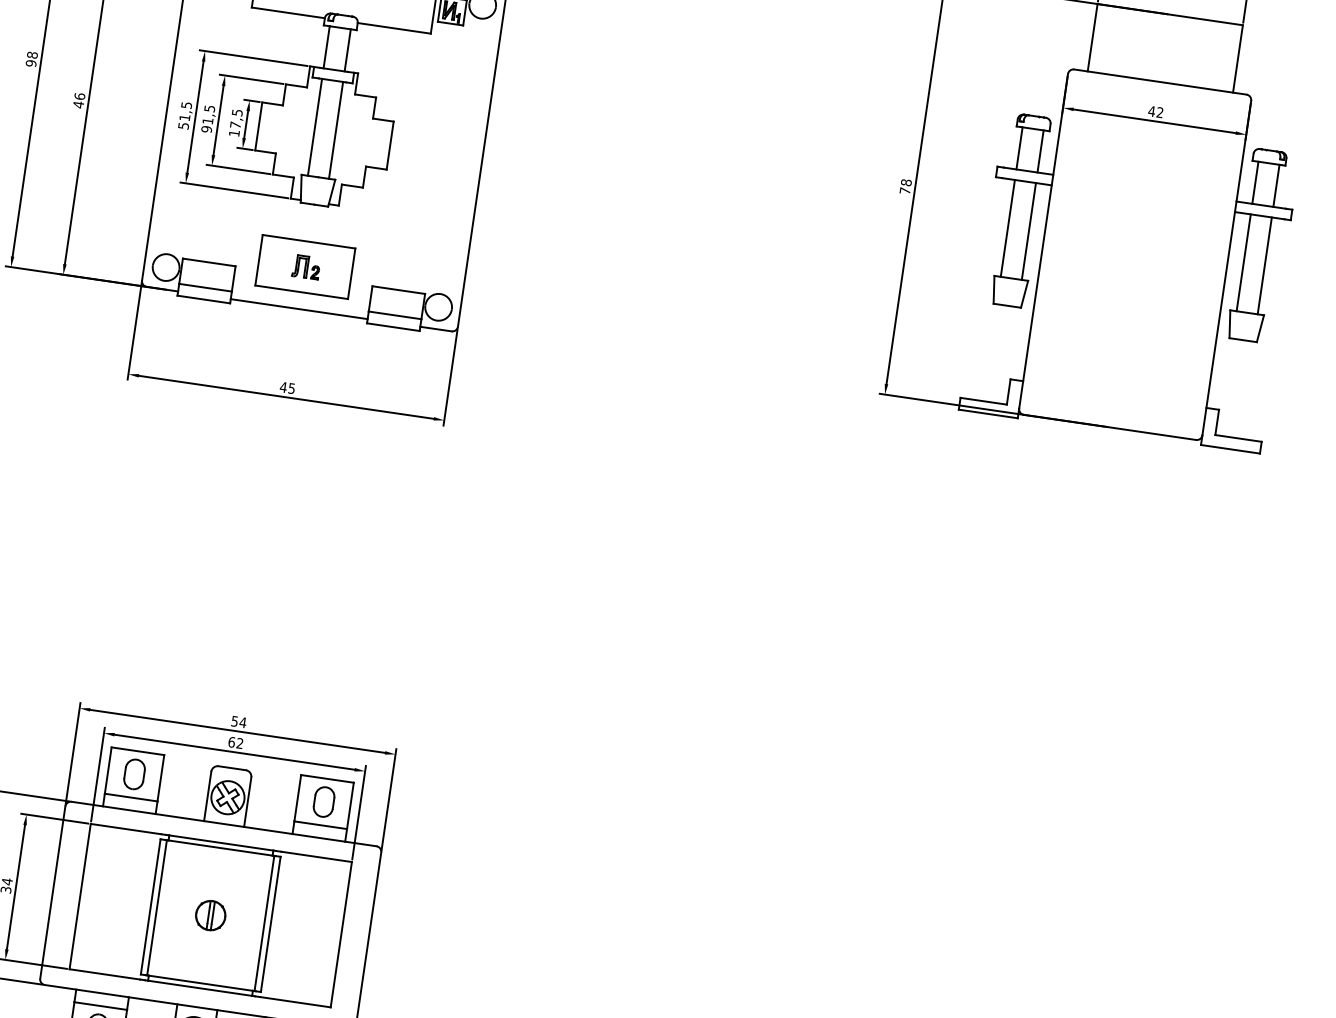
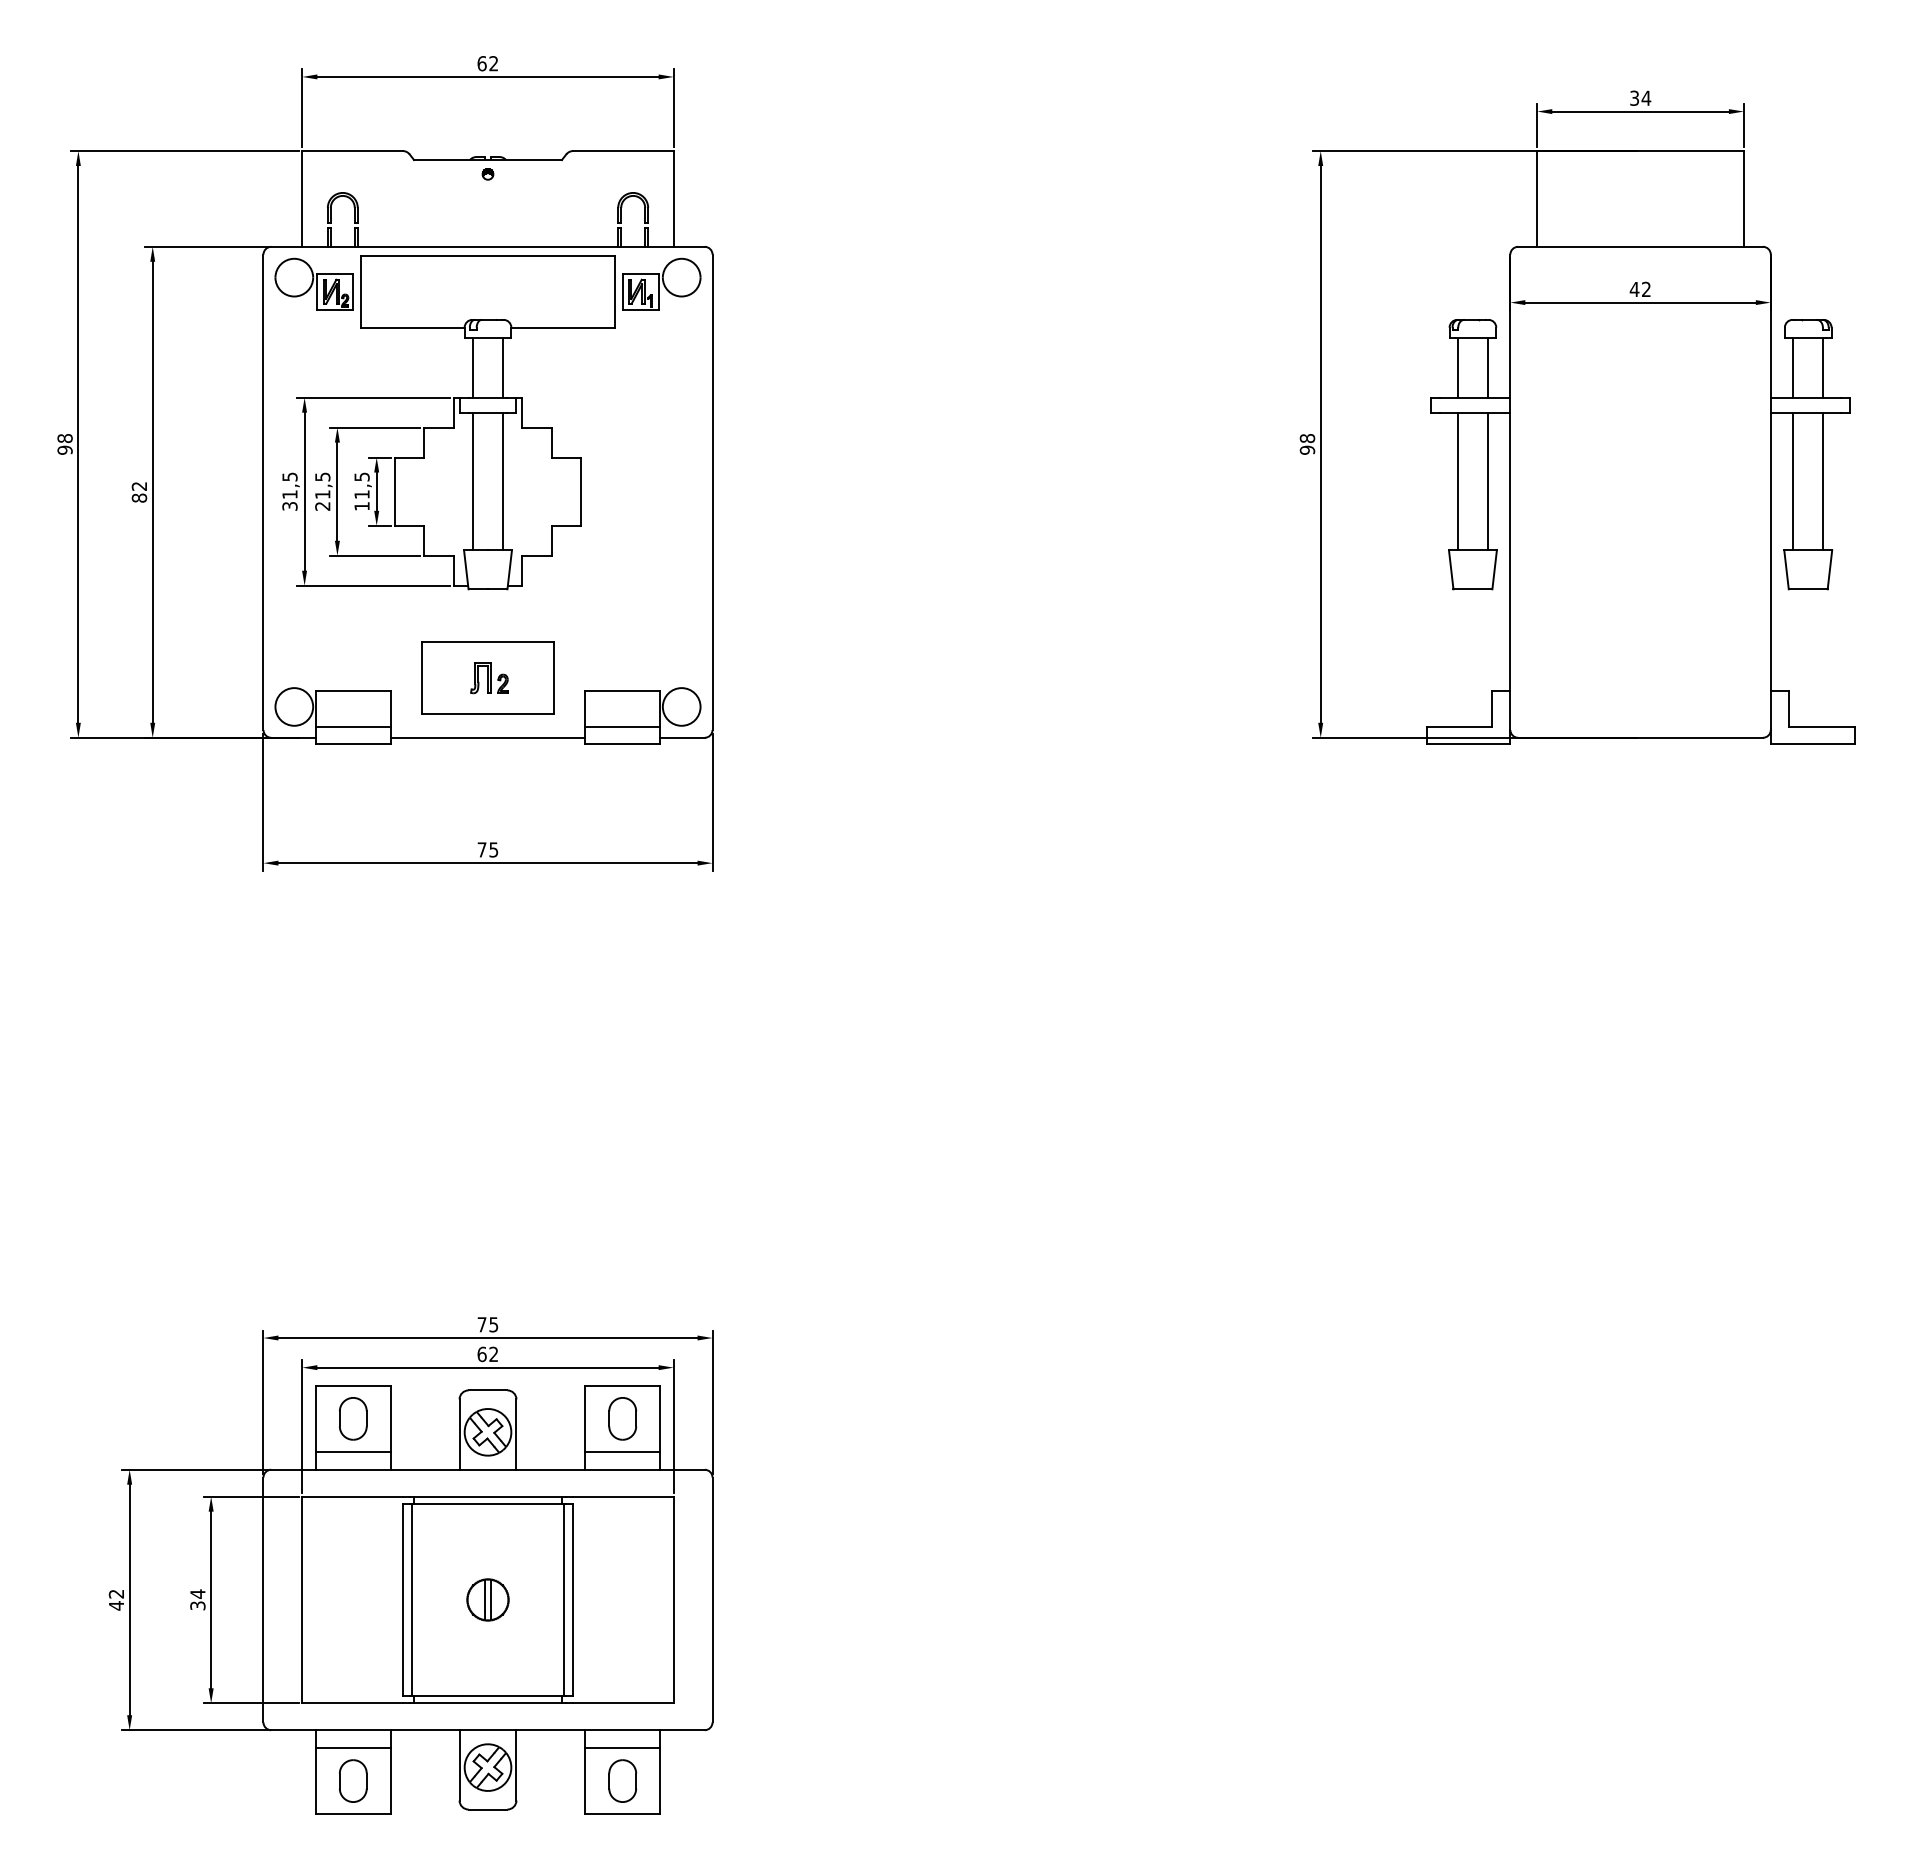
text: (79, 100) -> (139, 492), 46 -> 82
text: (235, 125) -> (361, 494), 17,5 -> 11,5
text: (183, 126) -> (289, 506), 51,5 -> 31,5
text: (206, 128) -> (322, 505), 91,5 -> 21,5
text: (905, 190) -> (1307, 449), 78 -> 98
text: (283, 387) -> (481, 849), 45 -> 75
text: (238, 721) -> (487, 1324), 54 -> 75

